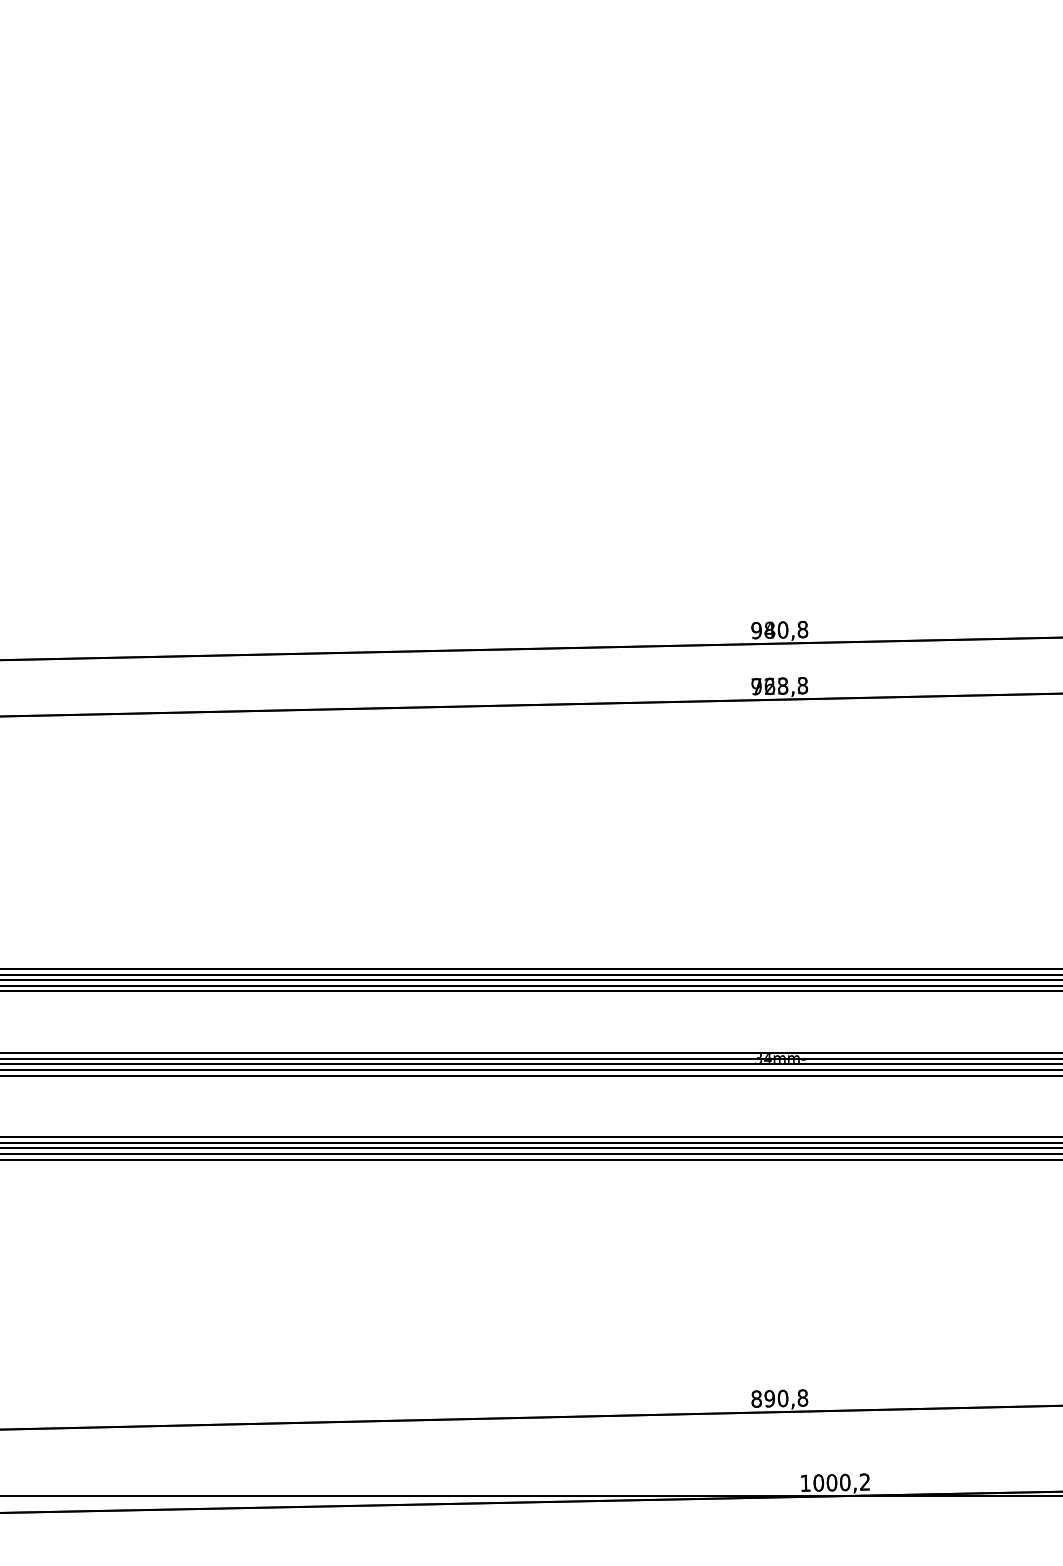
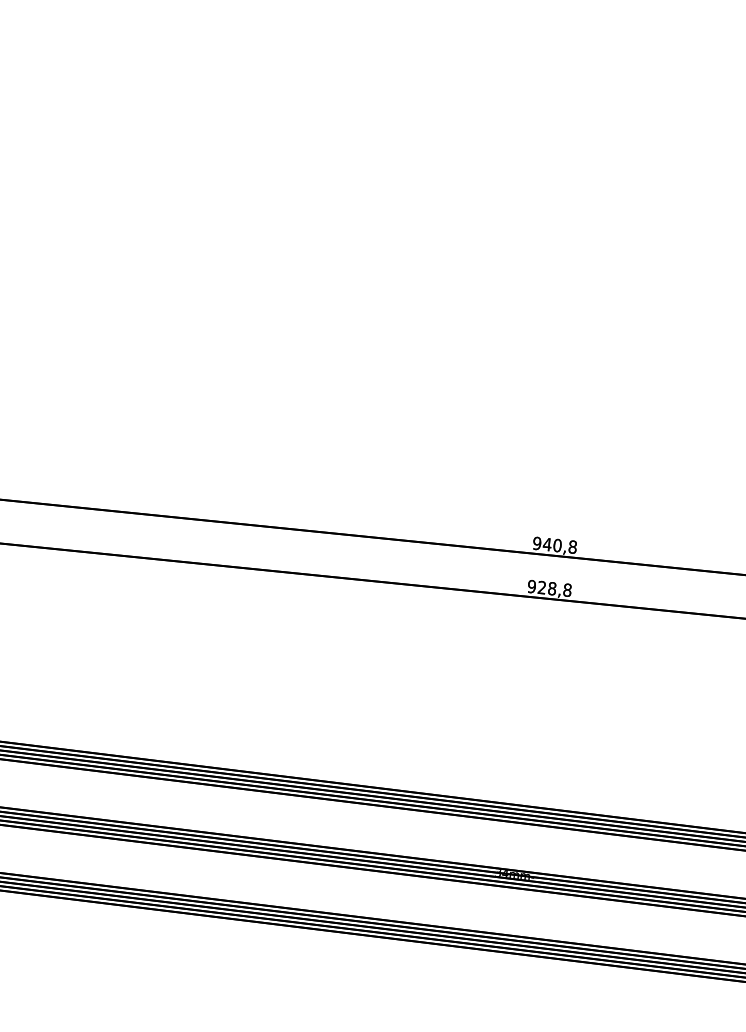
text: (769, 629) -> (547, 543), 980,8 -> 940,8
text: (779, 686) -> (549, 588), 763,3 -> 928,8

